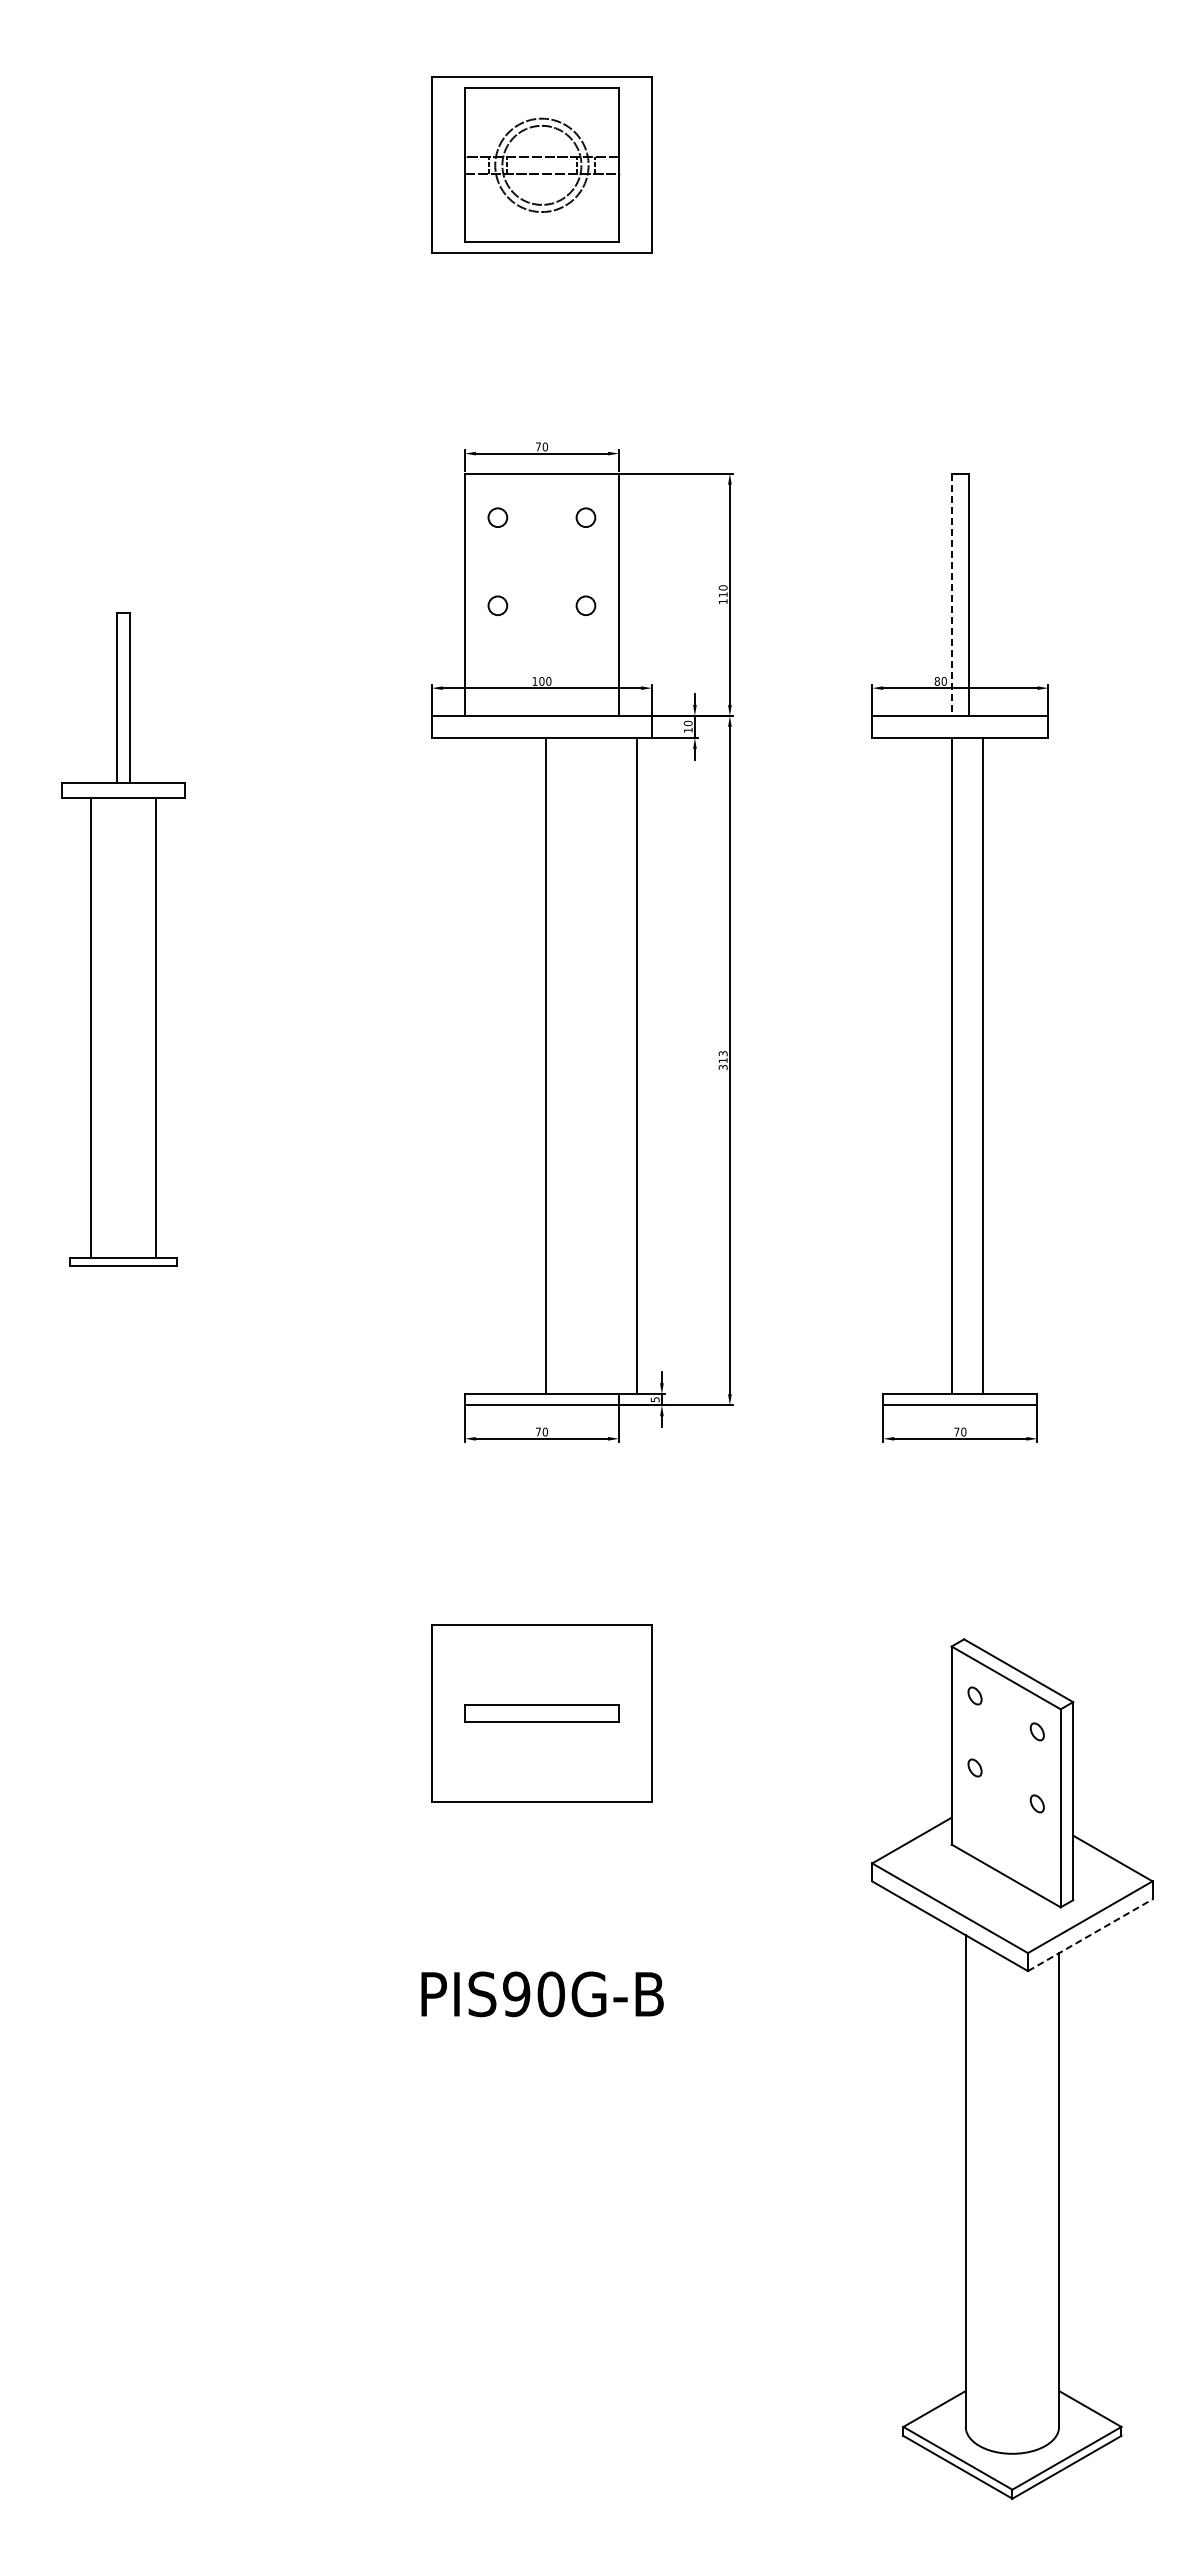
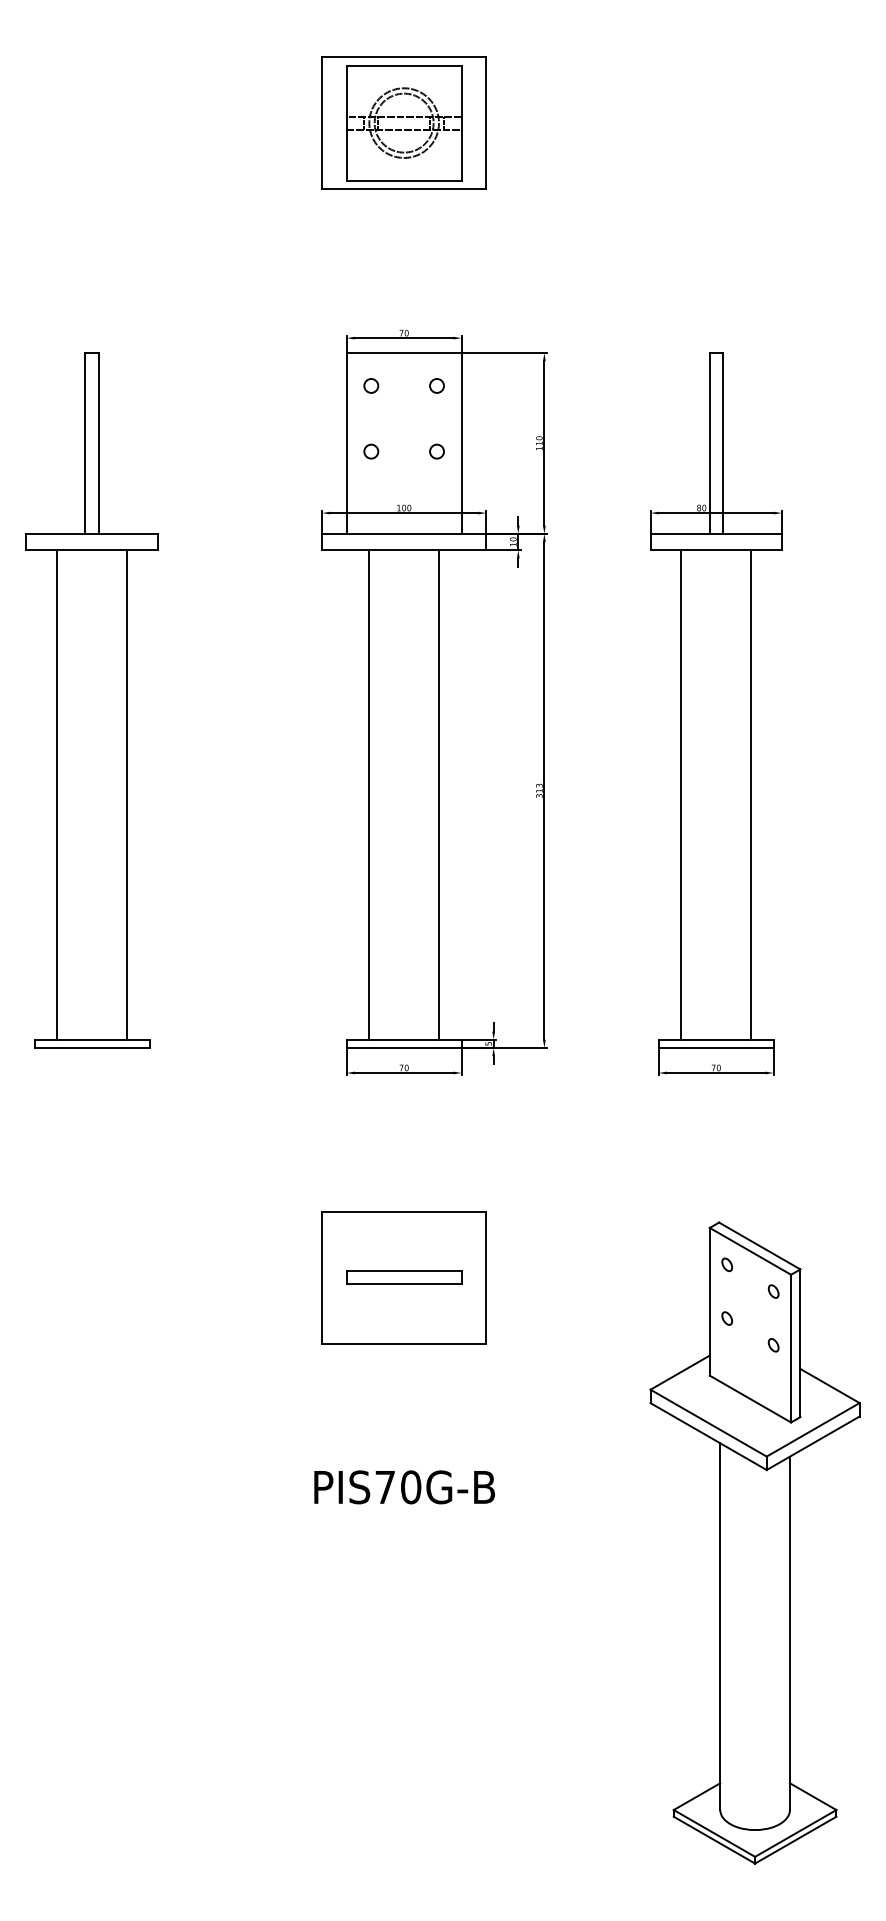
line: (951, 595) -> (709, 443), dashed -> solid
part: (123, 939) -> (92, 700), size x1.43
line: (546, 1065) -> (369, 794), moved
line: (636, 1065) -> (438, 794), moved
line: (952, 1065) -> (751, 794), moved
line: (982, 1065) -> (681, 794), moved
line: (1090, 1935) -> (813, 1443), dashed -> solid
text: (516, 1994) -> (385, 1487), PIS90G-B -> PIS70G-B

